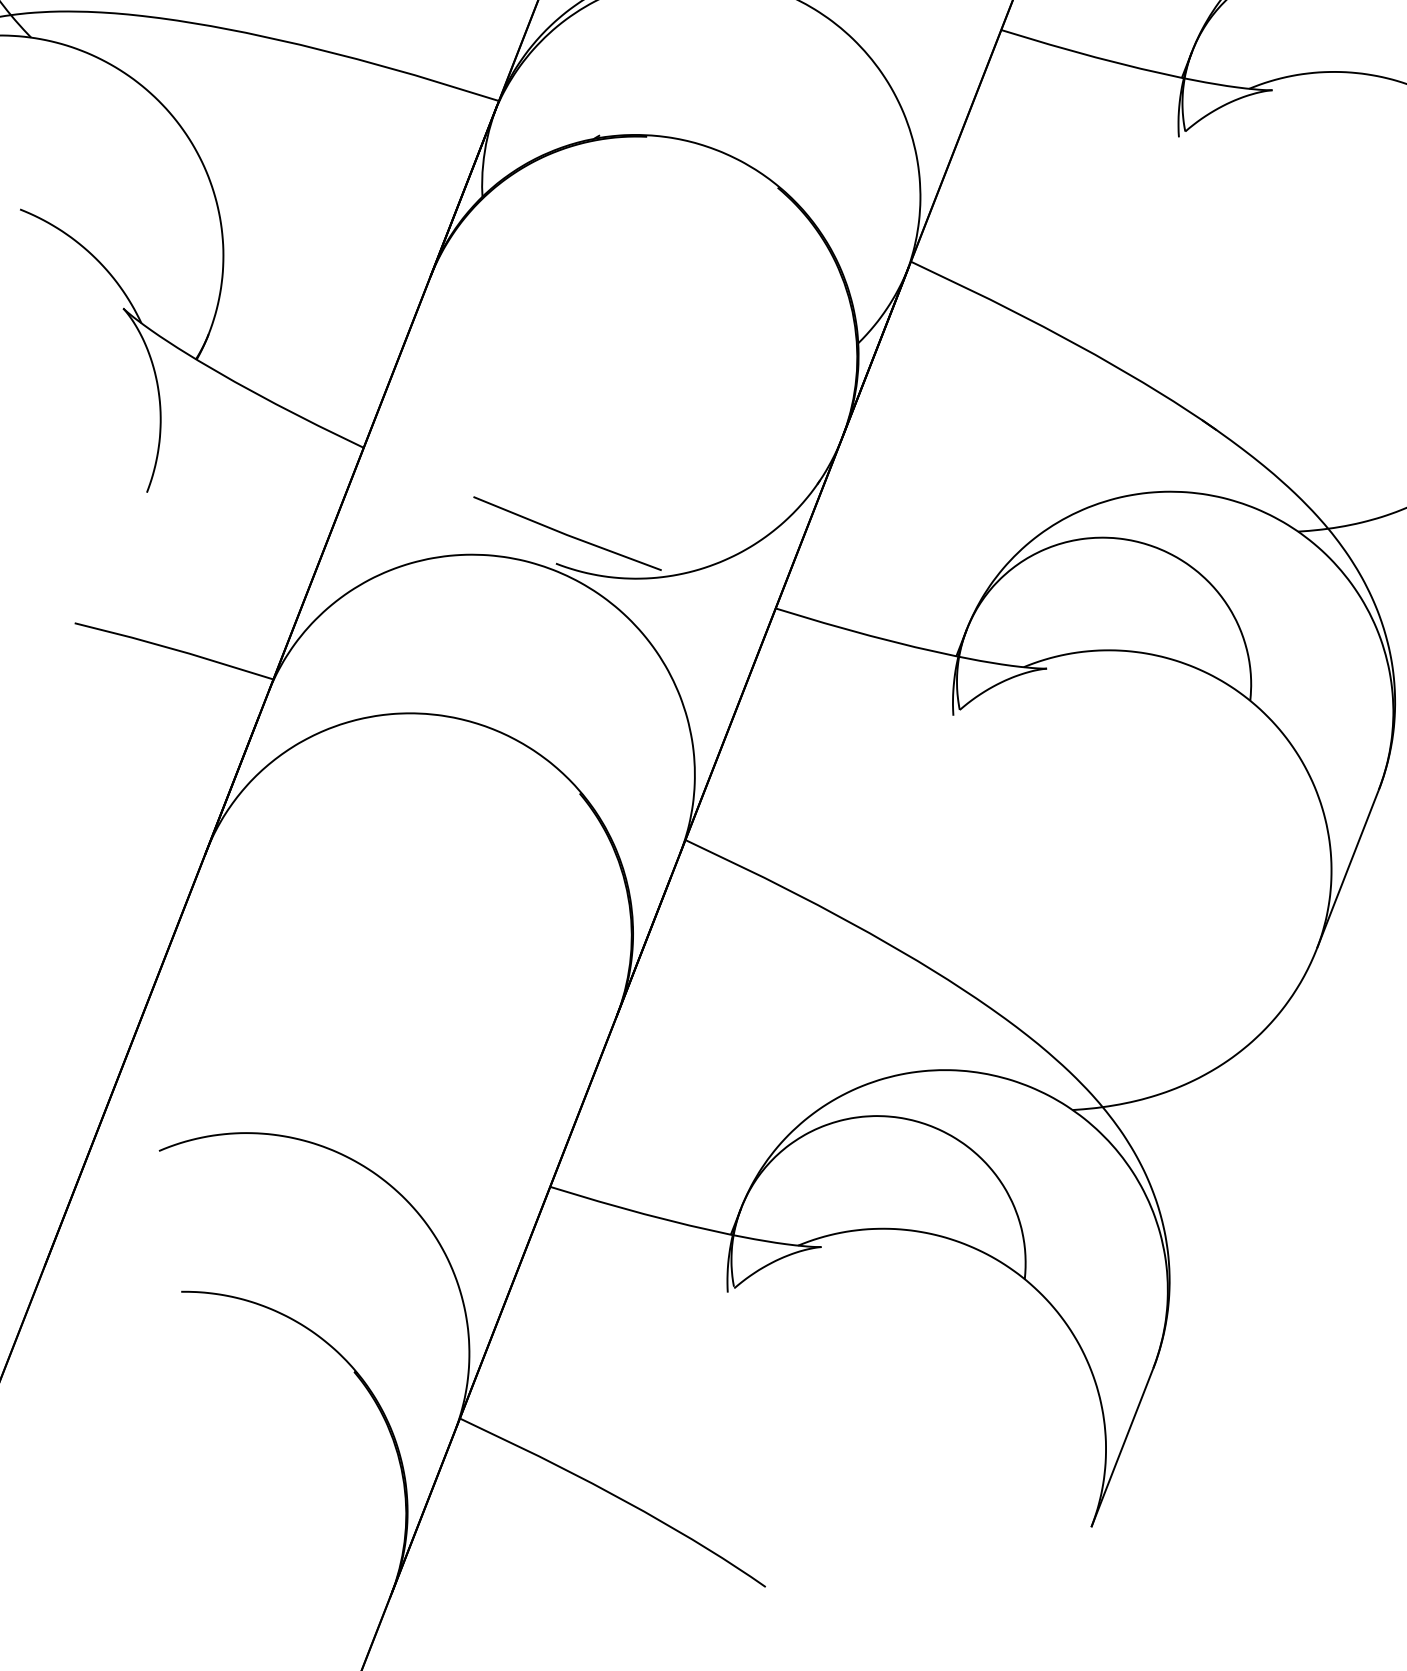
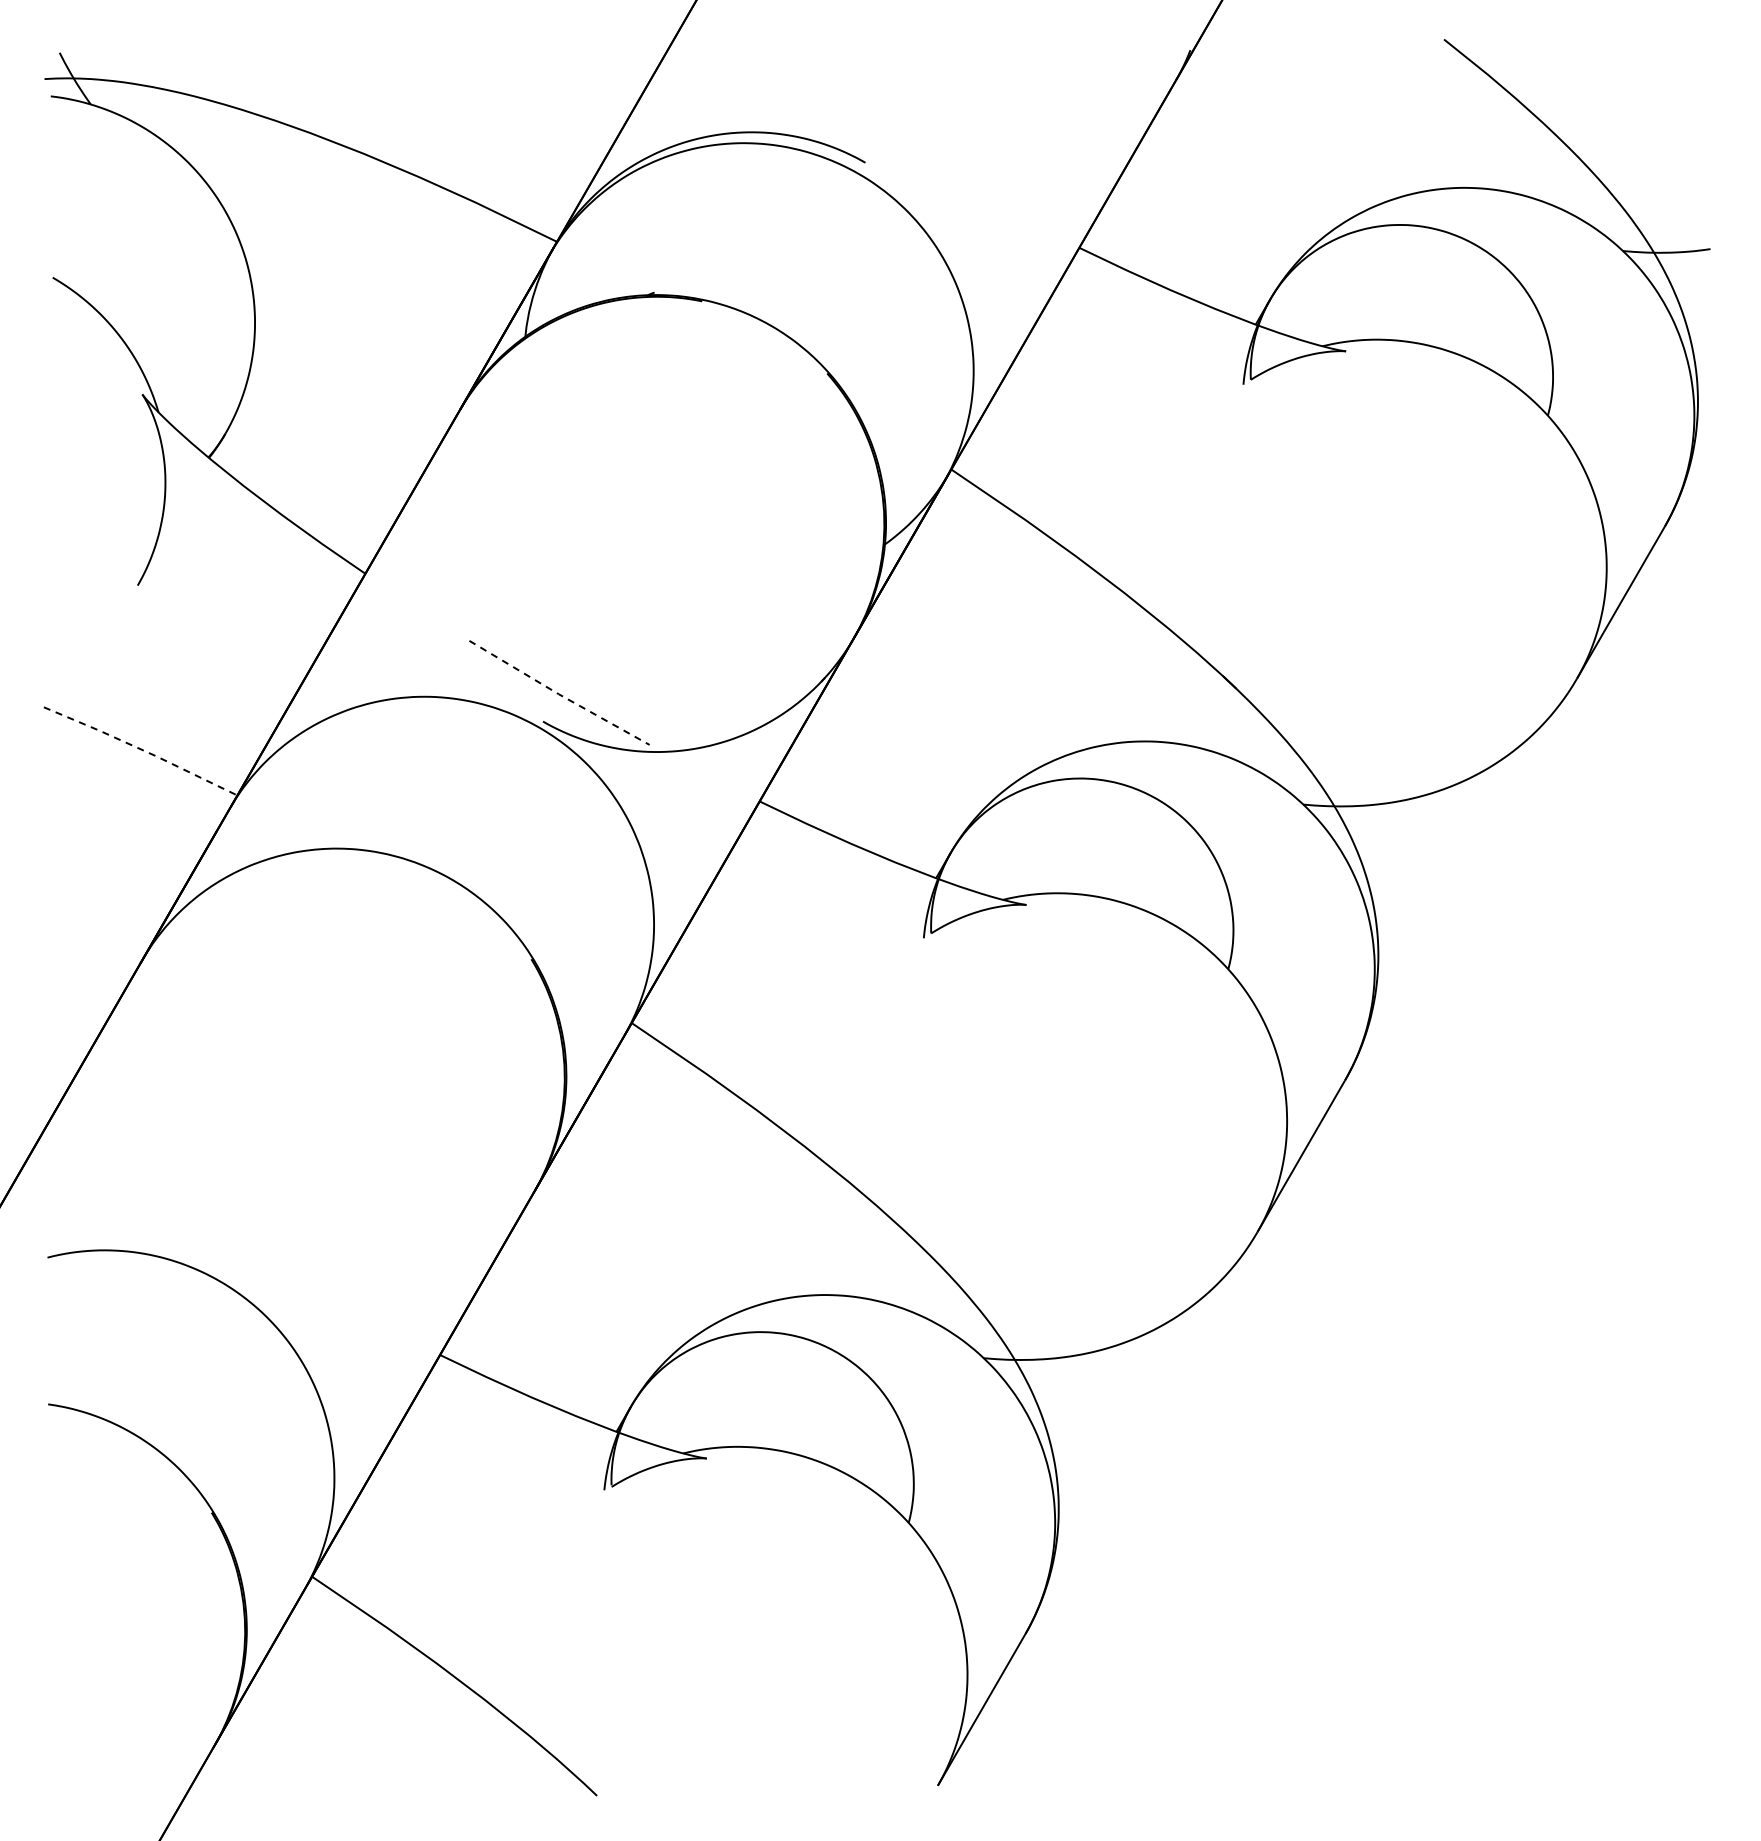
line: (566, 535) -> (558, 694), solid -> dashed
line: (174, 649) -> (141, 749), solid -> dashed

